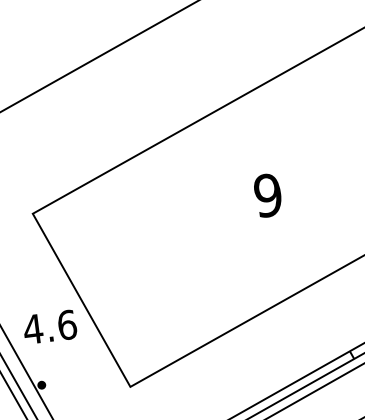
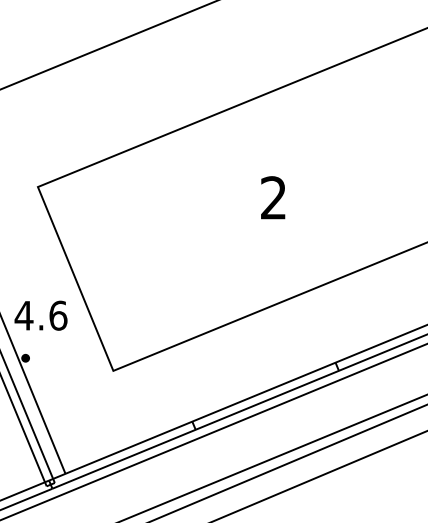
text: (267, 195) -> (273, 197), 9 -> 2
text: (49, 327) -> (40, 315), moved

